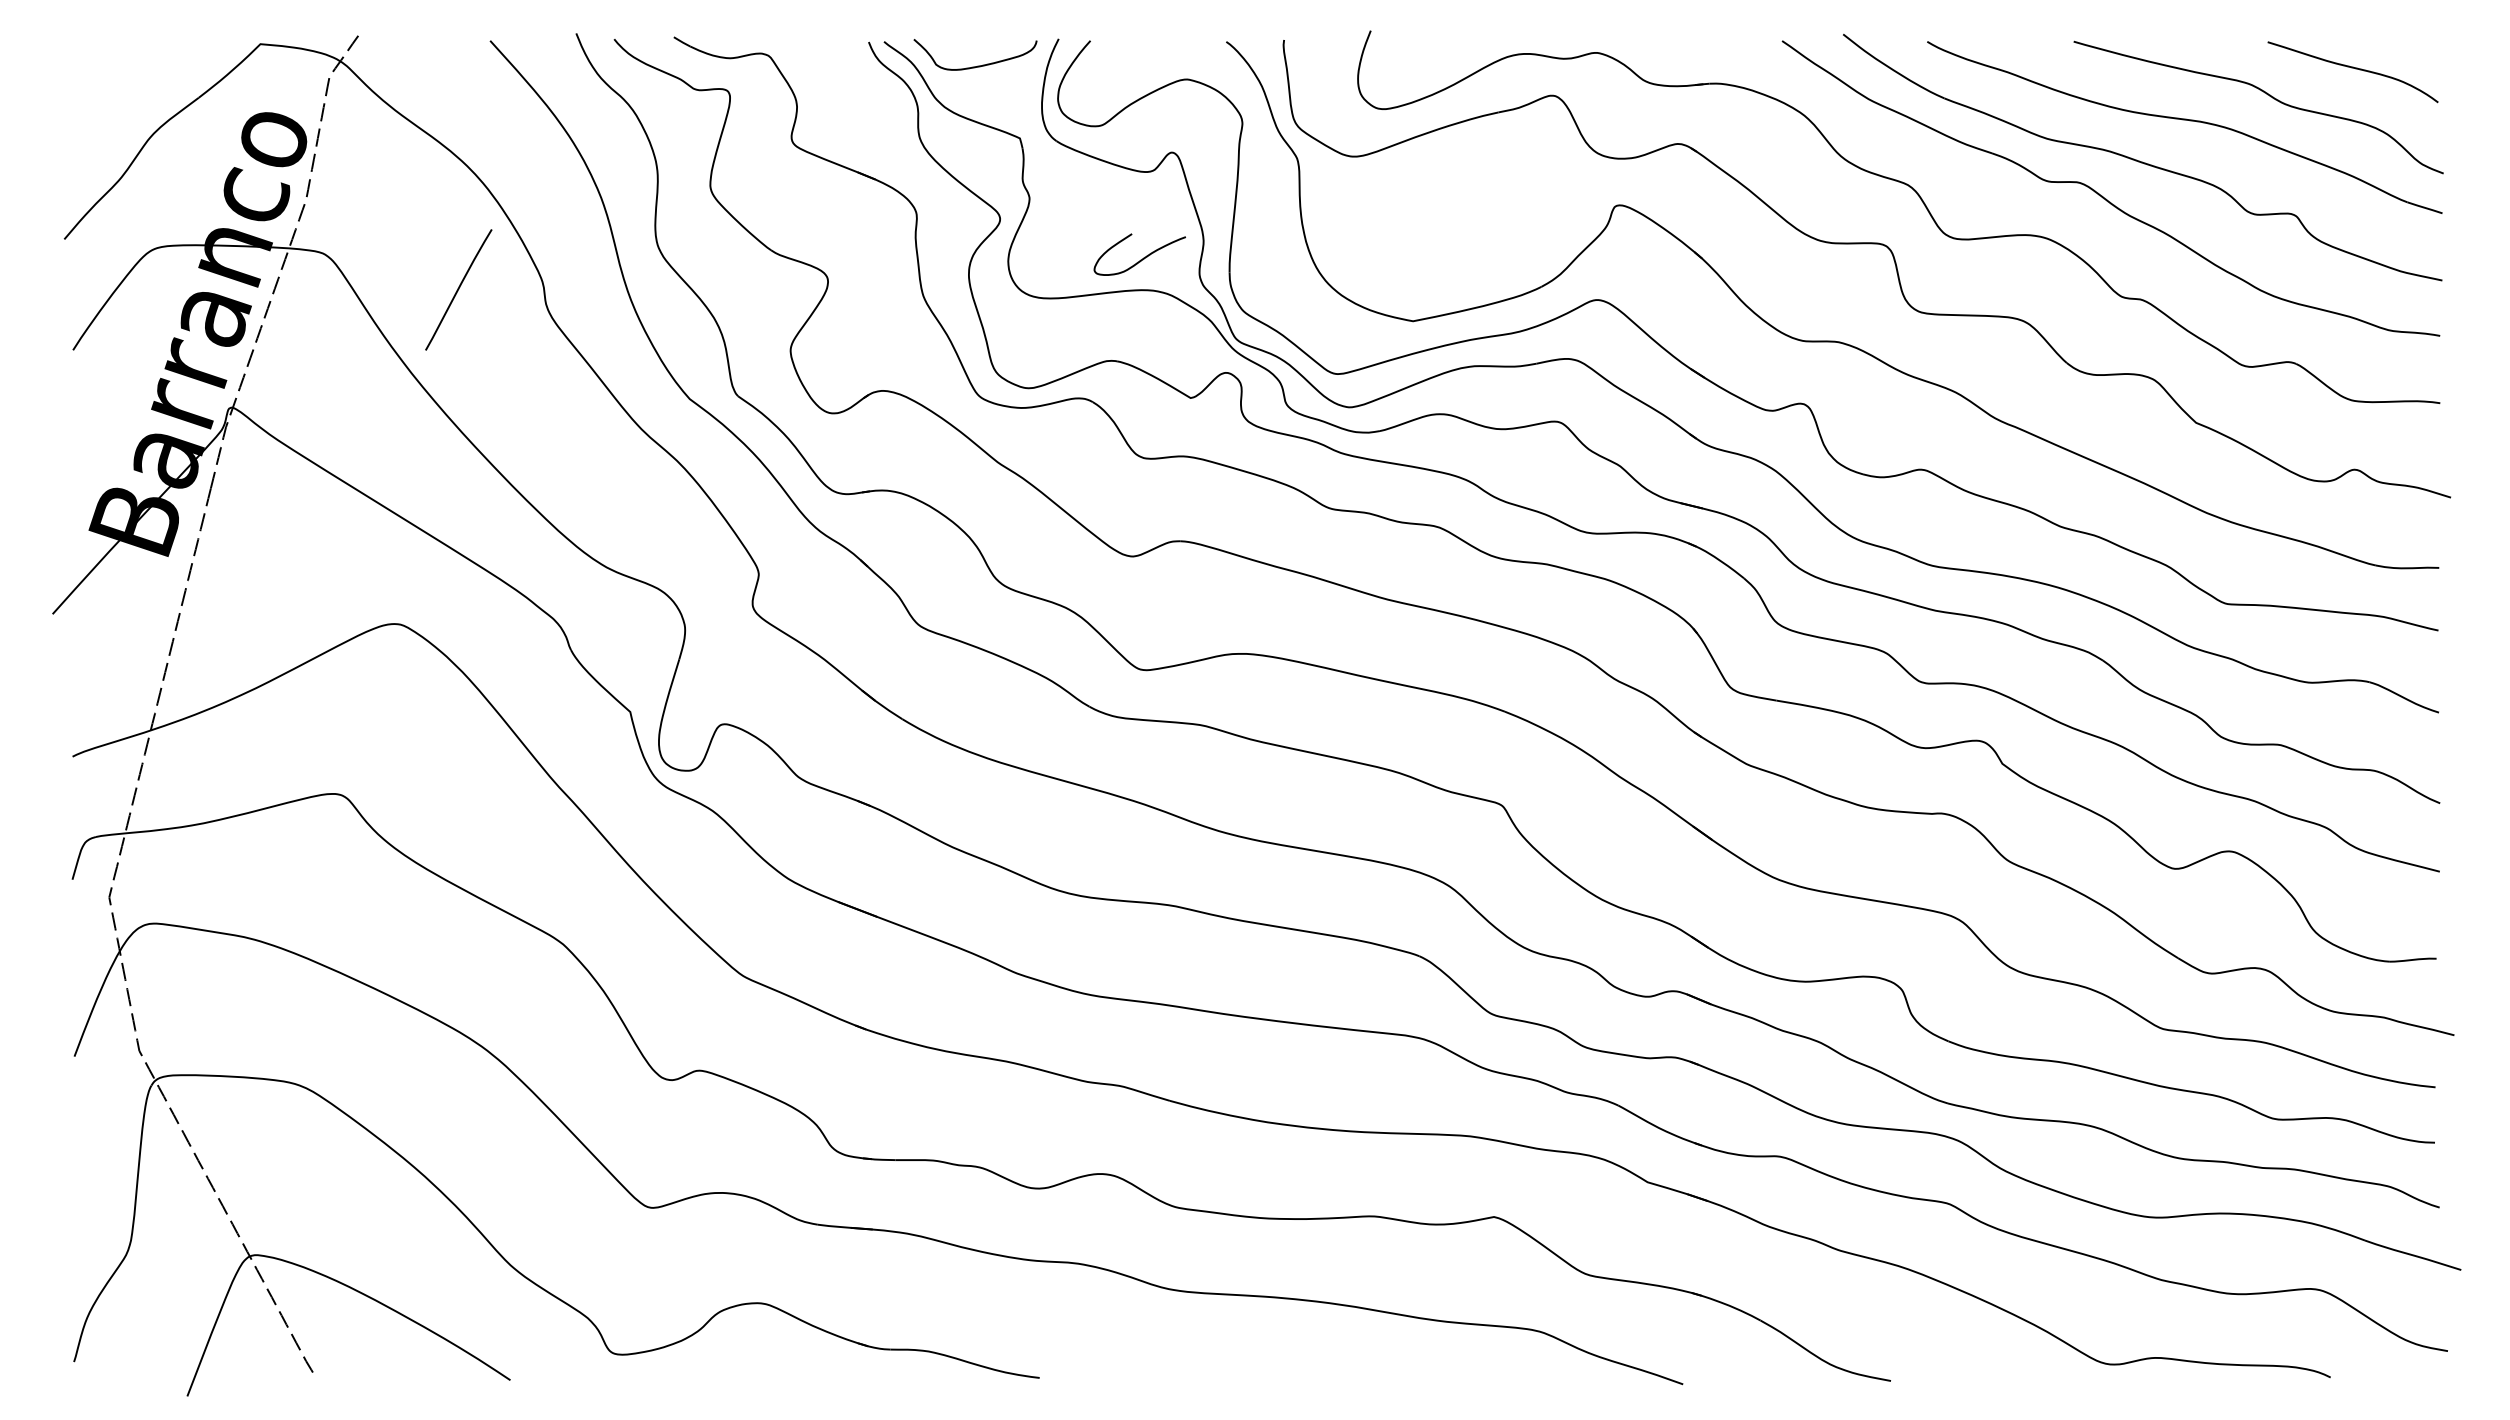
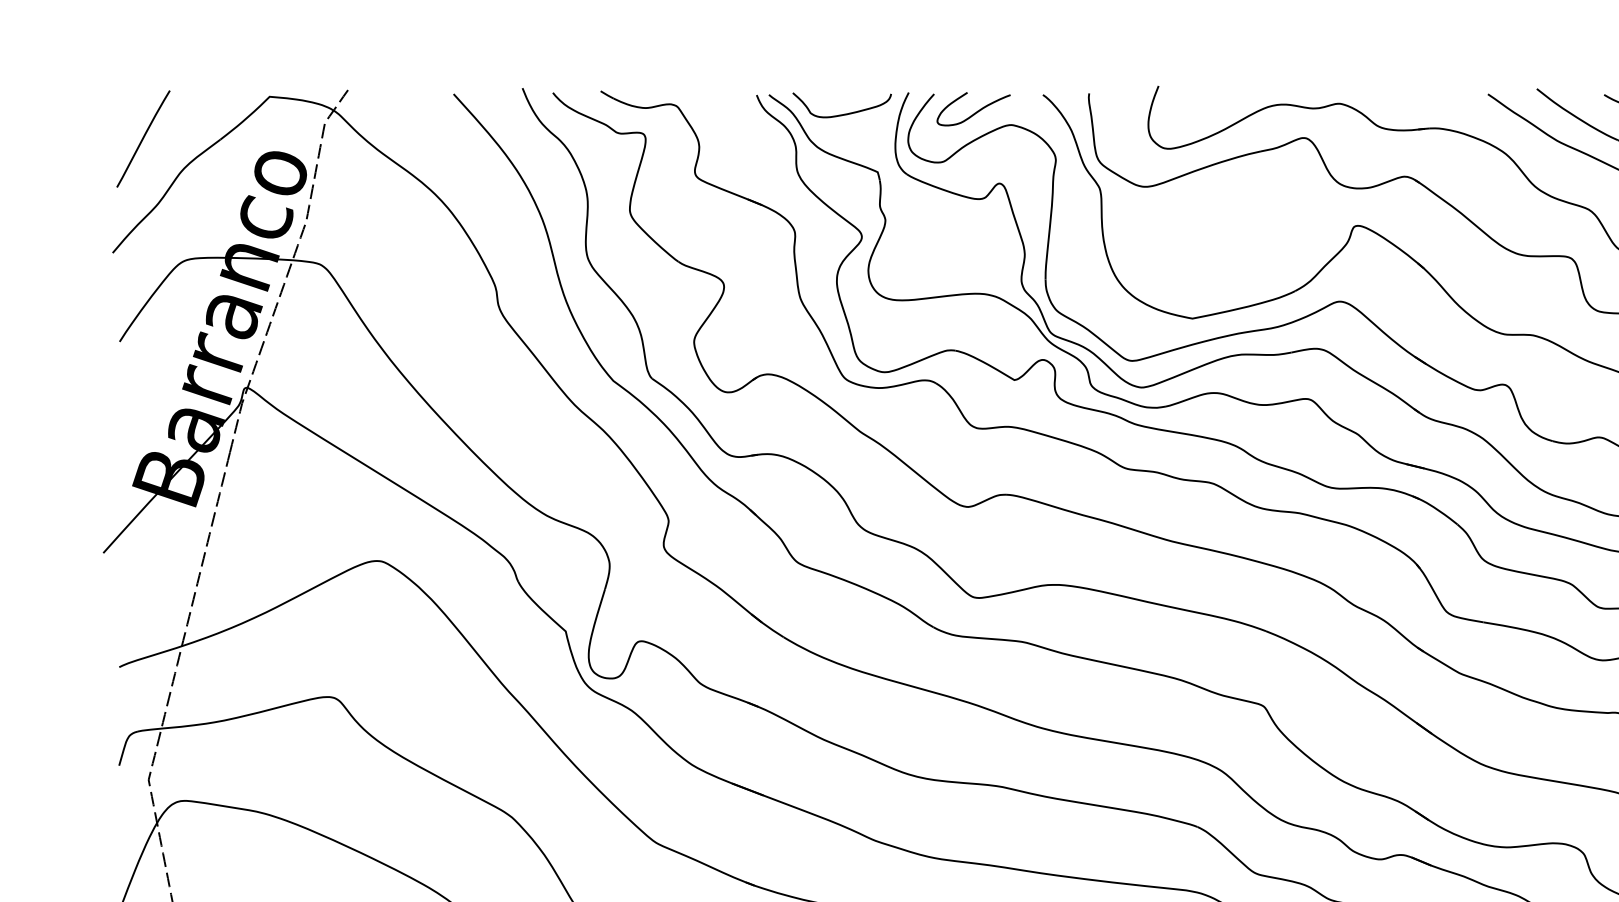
curve: (1143, 257) -> (976, 111), moved
curve: (458, 289) -> (143, 138), moved

